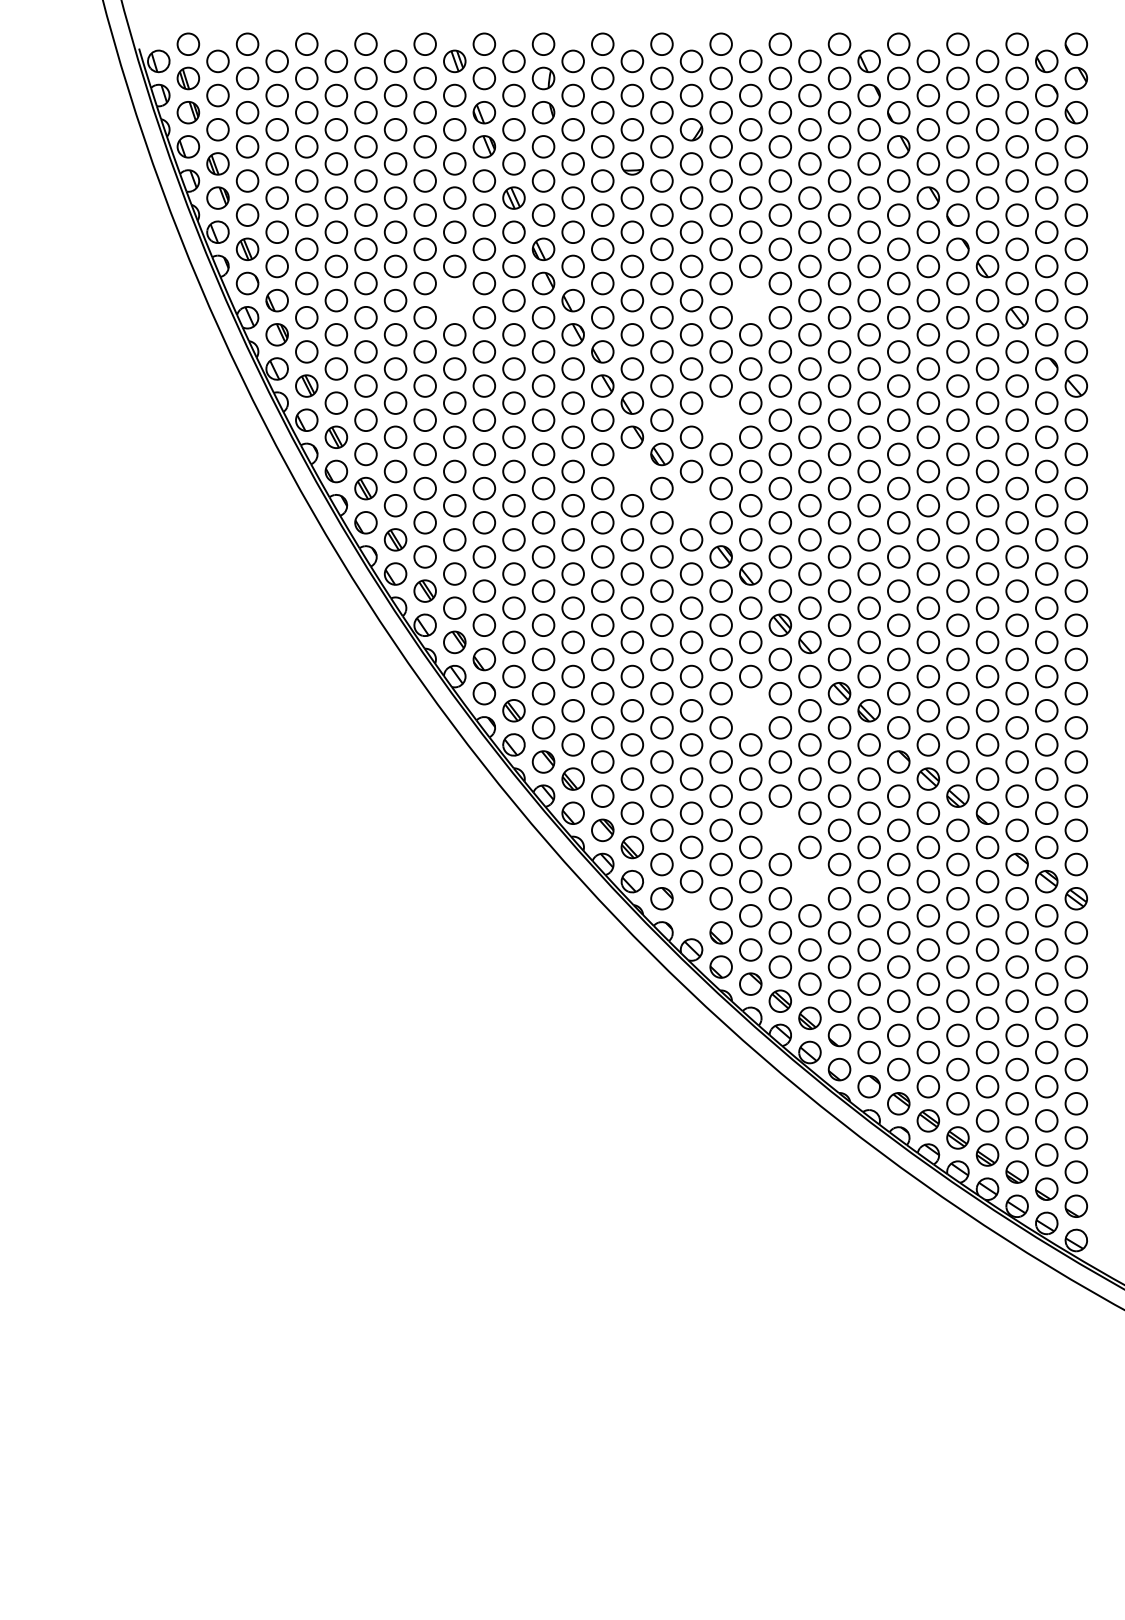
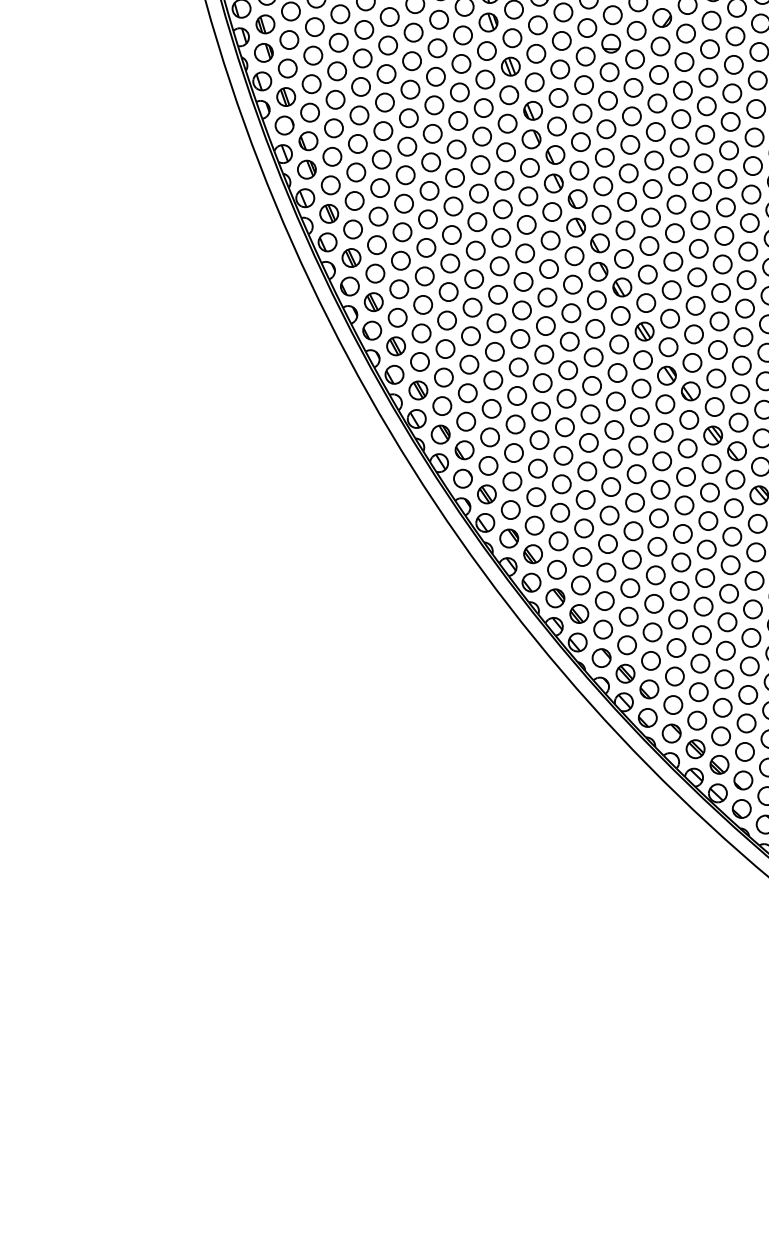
circle: (454, 300) -> (456, 149), added
circle: (750, 300) -> (703, 163), added
circle: (720, 419) -> (672, 261), added
circle: (632, 471) -> (596, 300), added
part: (691, 505) -> (644, 331), added
circle: (750, 710) -> (684, 505), added
circle: (779, 830) -> (702, 606), added
circle: (809, 881) -> (725, 650), added
part: (691, 915) -> (625, 673), added

